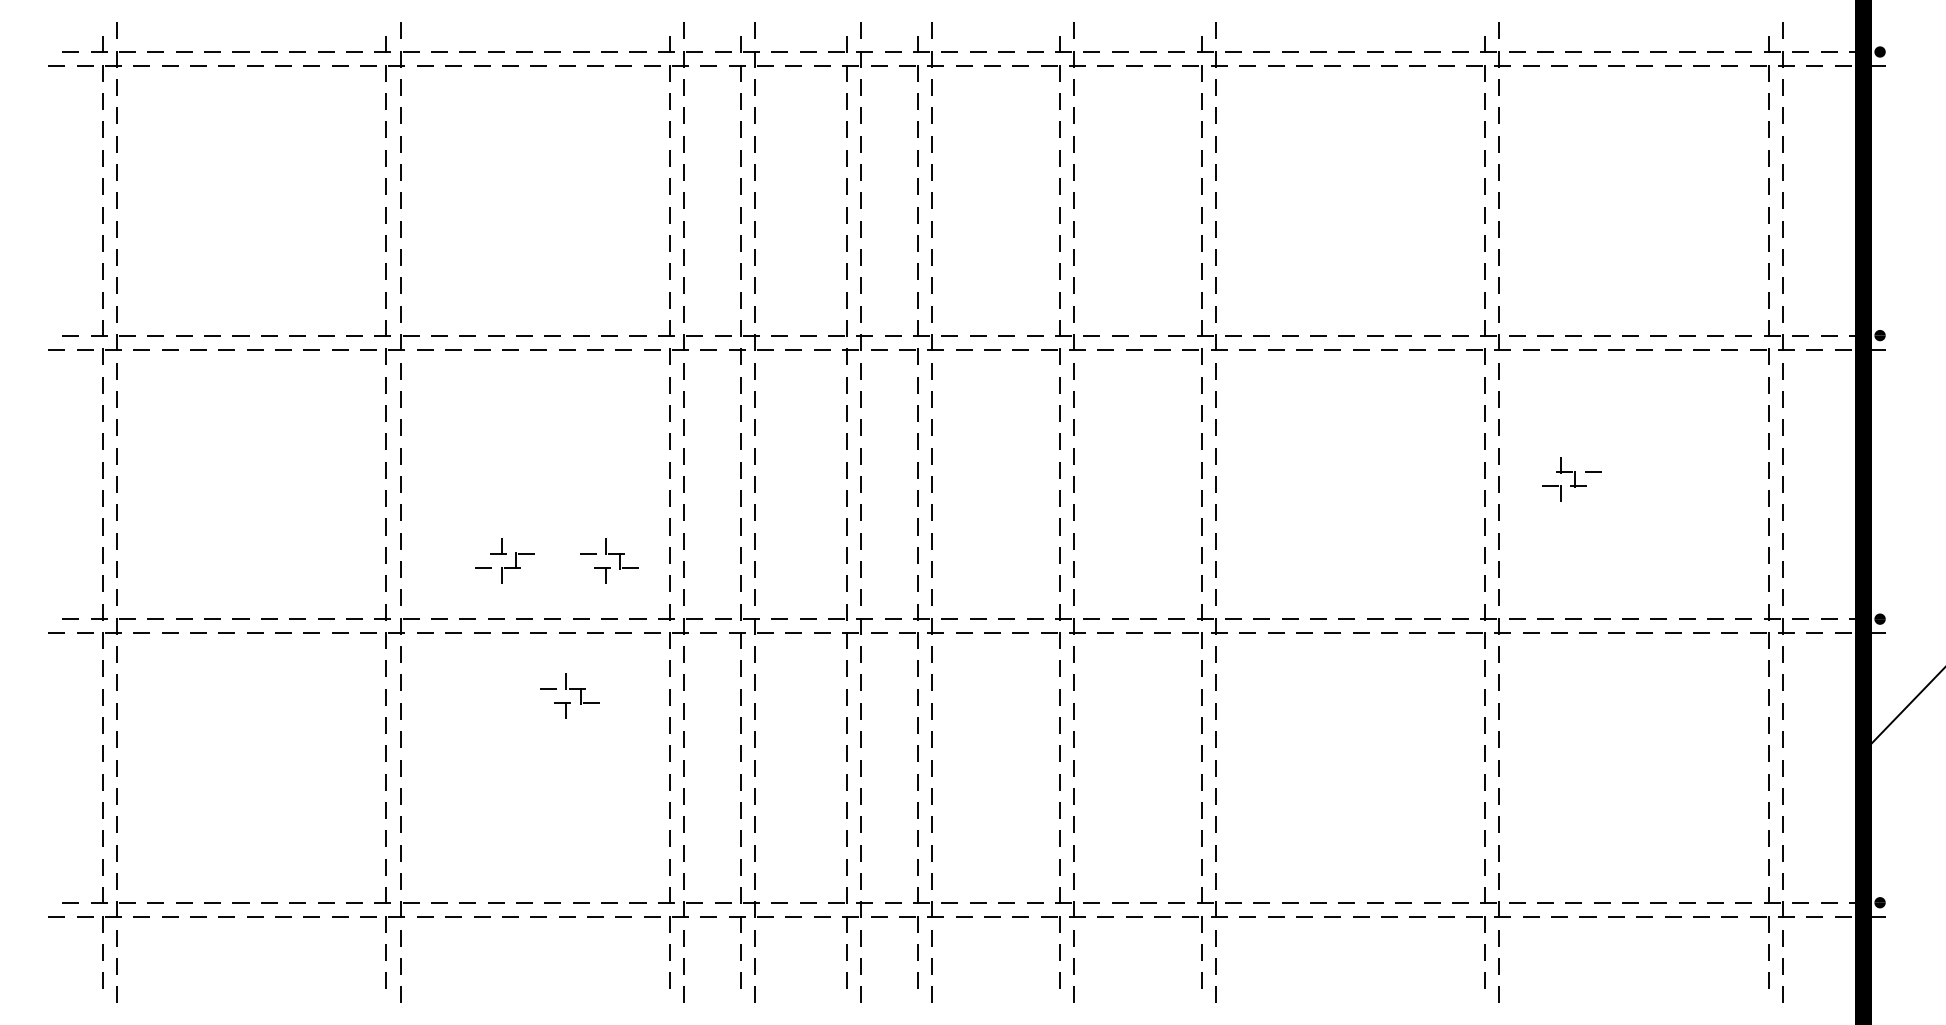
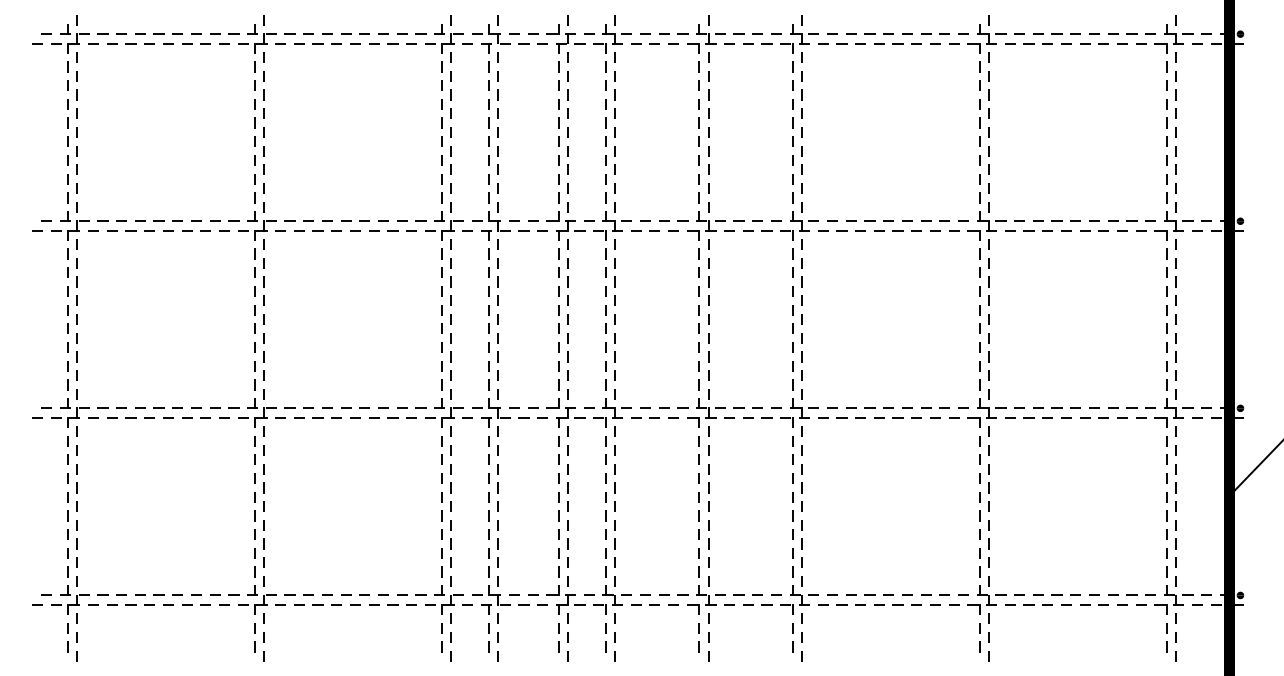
part: (1570, 478) -> (1036, 315), removed
part: (505, 560) -> (333, 369), removed
part: (609, 560) -> (402, 369), removed
part: (570, 695) -> (376, 458), removed

